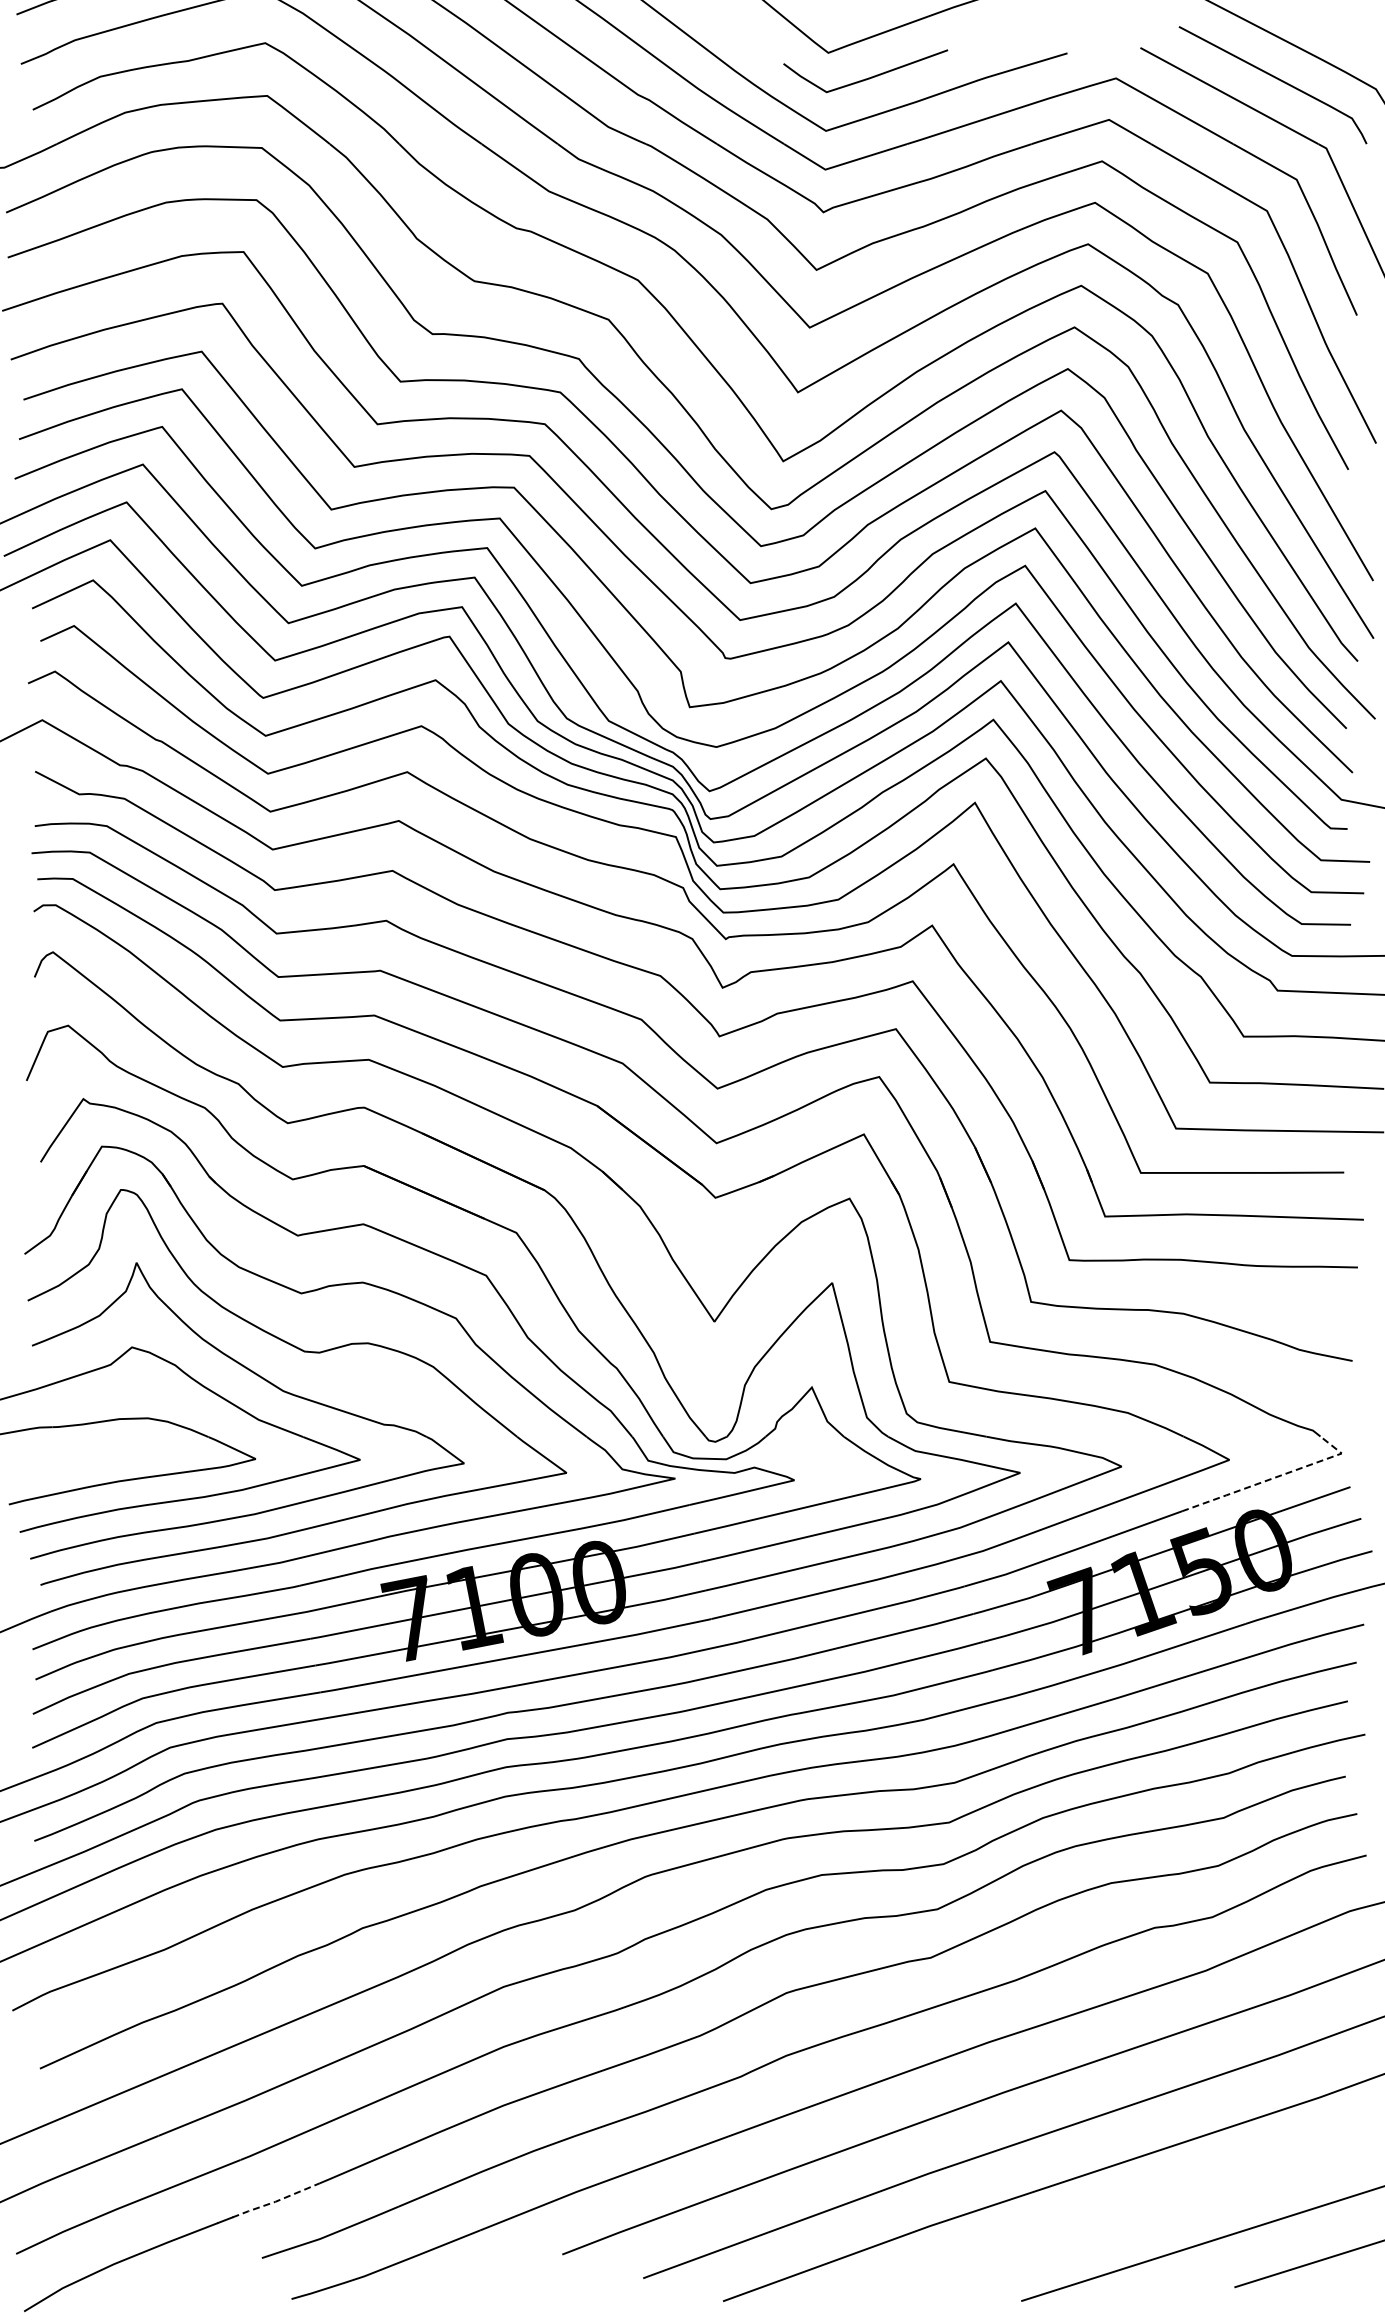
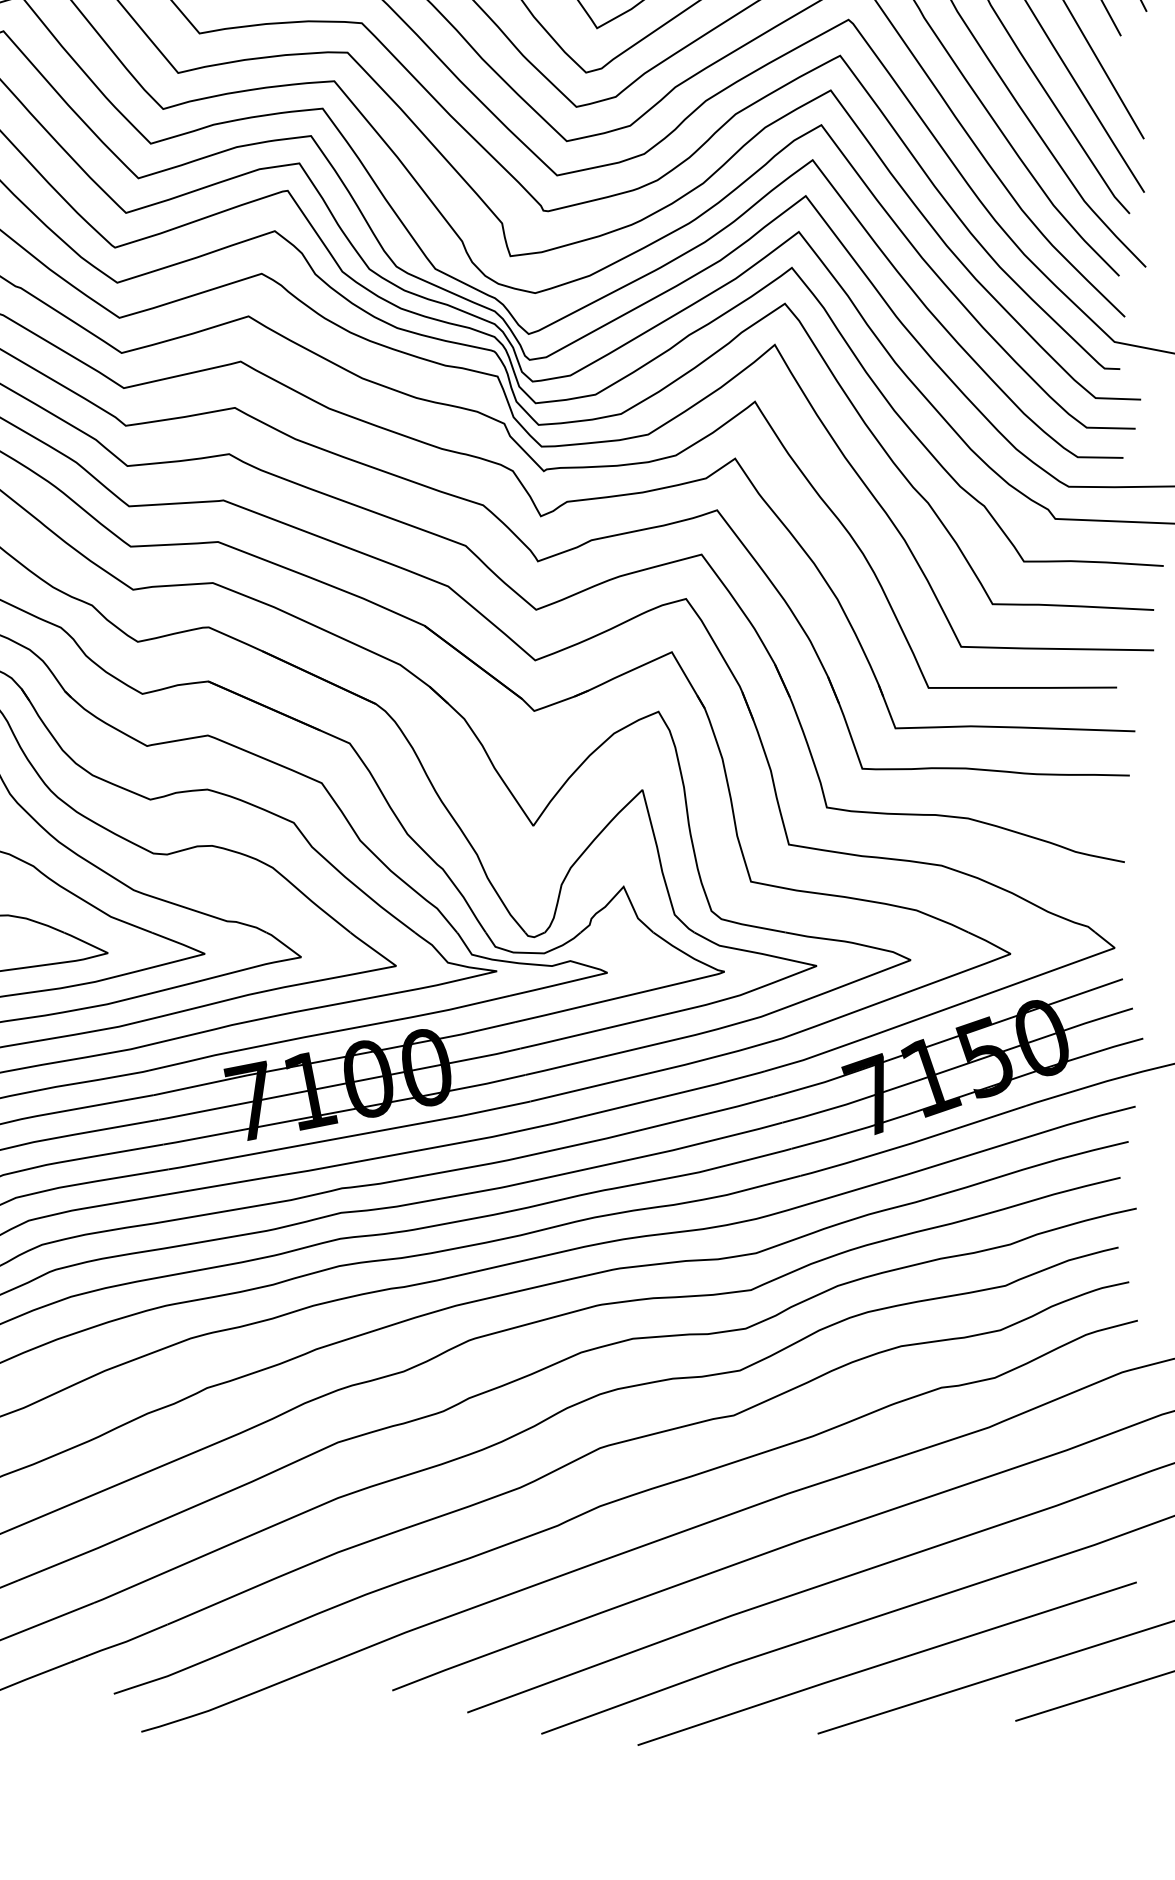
line: (1275, 1477) -> (1053, 970), dashed -> solid
line: (276, 2201) -> (127, 1641), dashed -> solid
line: (1096, 2225) -> (887, 1663), added

